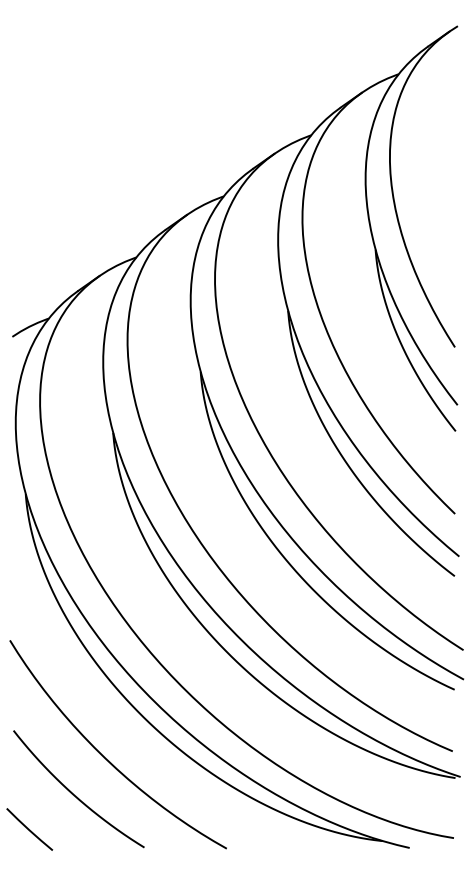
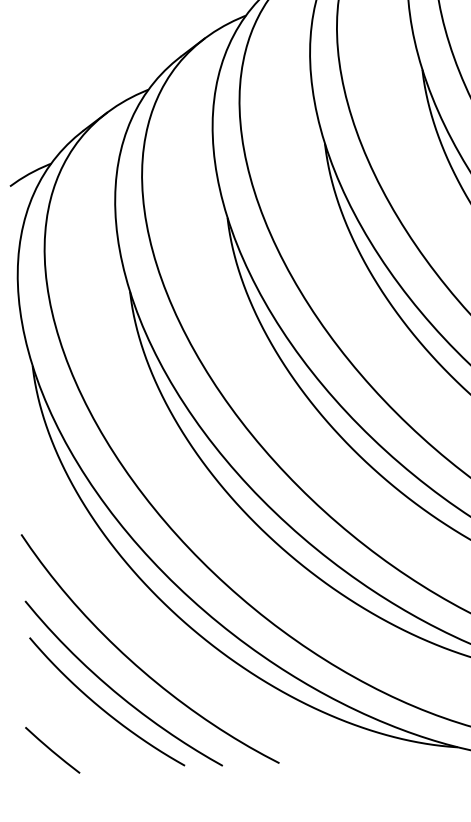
curve: (86, 779) -> (115, 690), added

